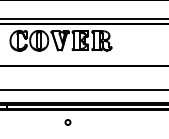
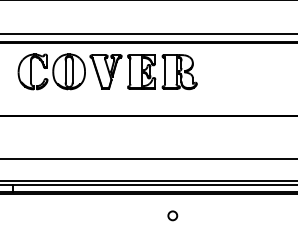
circle: (67, 122) -> (171, 215), moved

